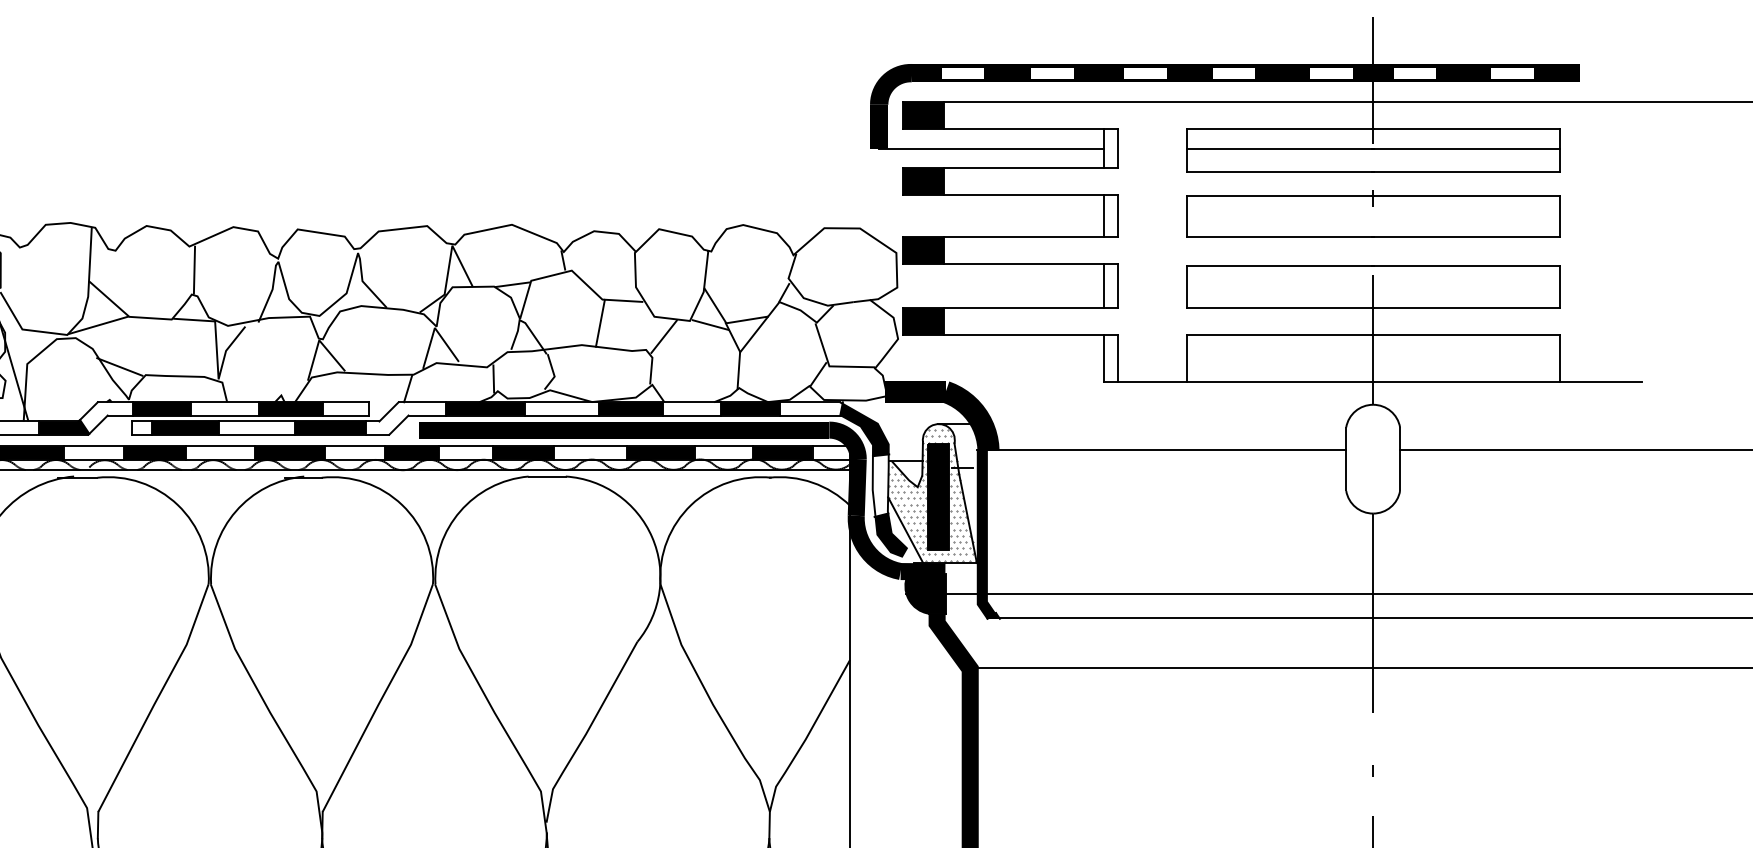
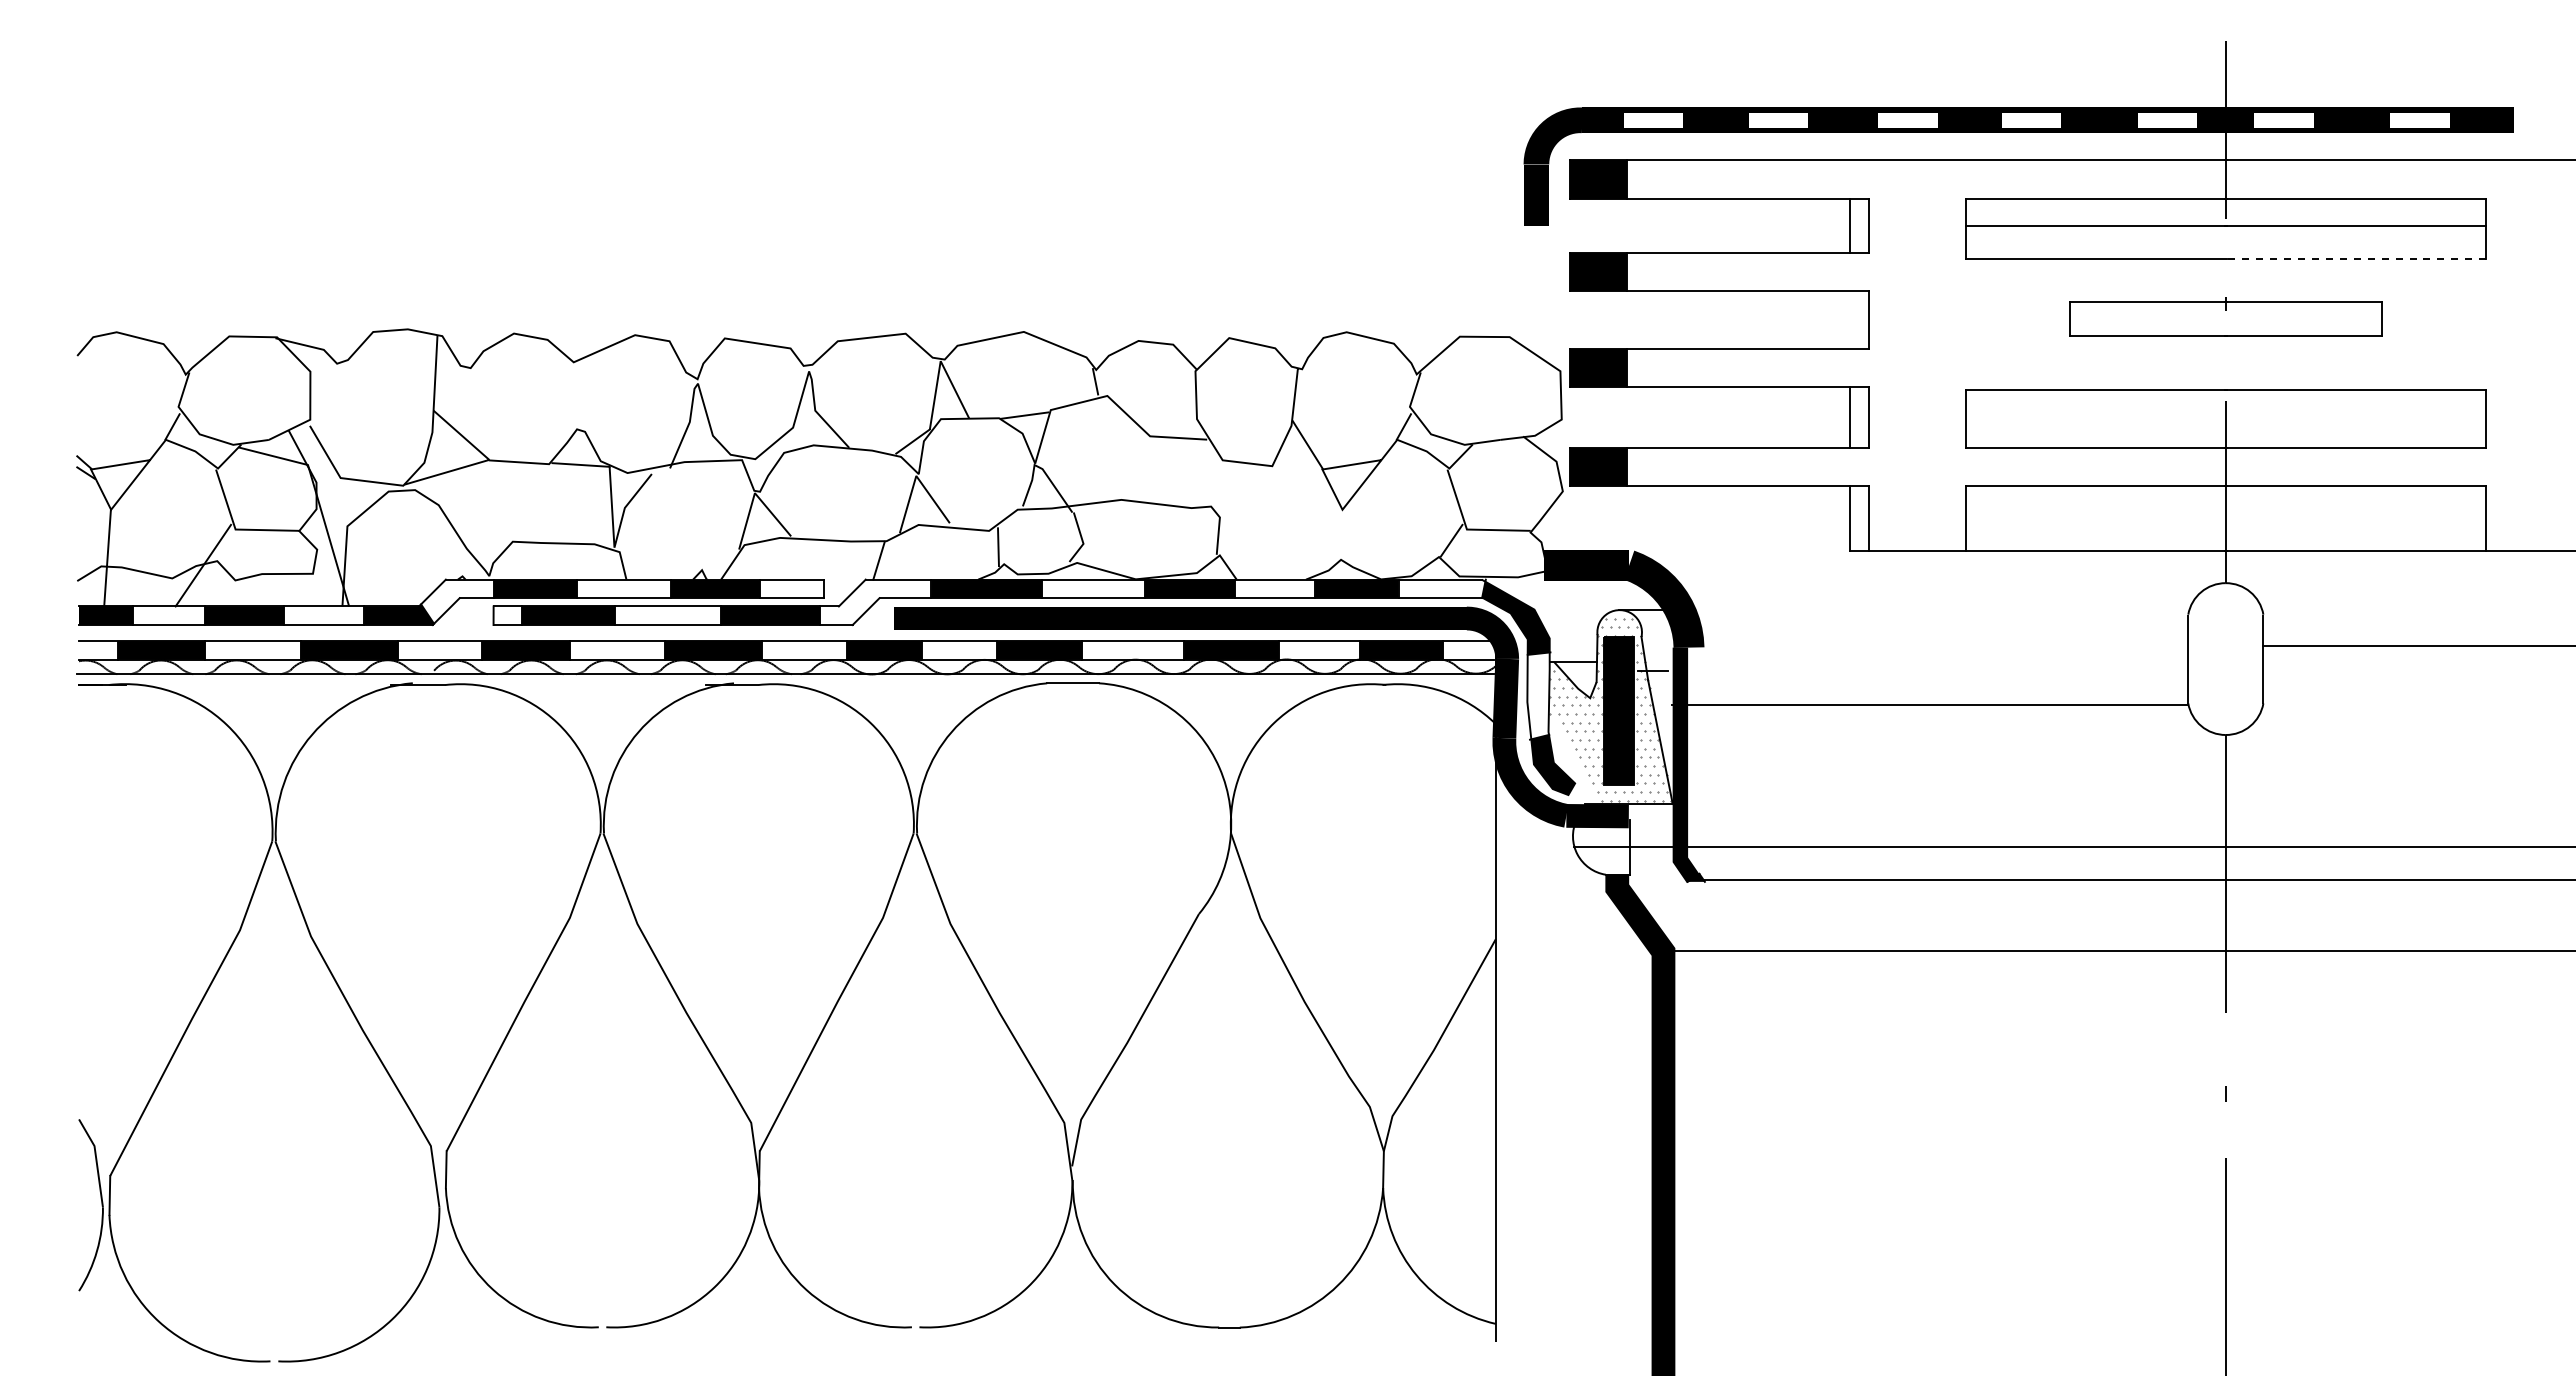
line: (991, 148) -> (1693, 225), removed
line: (1466, 172) -> (2355, 258), solid -> dashed
part: (1372, 213) -> (2225, 316), size x0.6
line: (1104, 215) -> (1850, 319), removed
line: (194, 269) -> (580, 394), removed
line: (600, 323) -> (1147, 469), removed
line: (710, 324) -> (1301, 471), removed
line: (663, 336) -> (1235, 487), removed
line: (119, 367) -> (476, 530), removed
line: (738, 369) -> (1340, 534), removed
line: (1161, 450) -> (1930, 705), moved
line: (905, 530) -> (1572, 758), removed
fill: (925, 593) -> (1600, 846), removed

